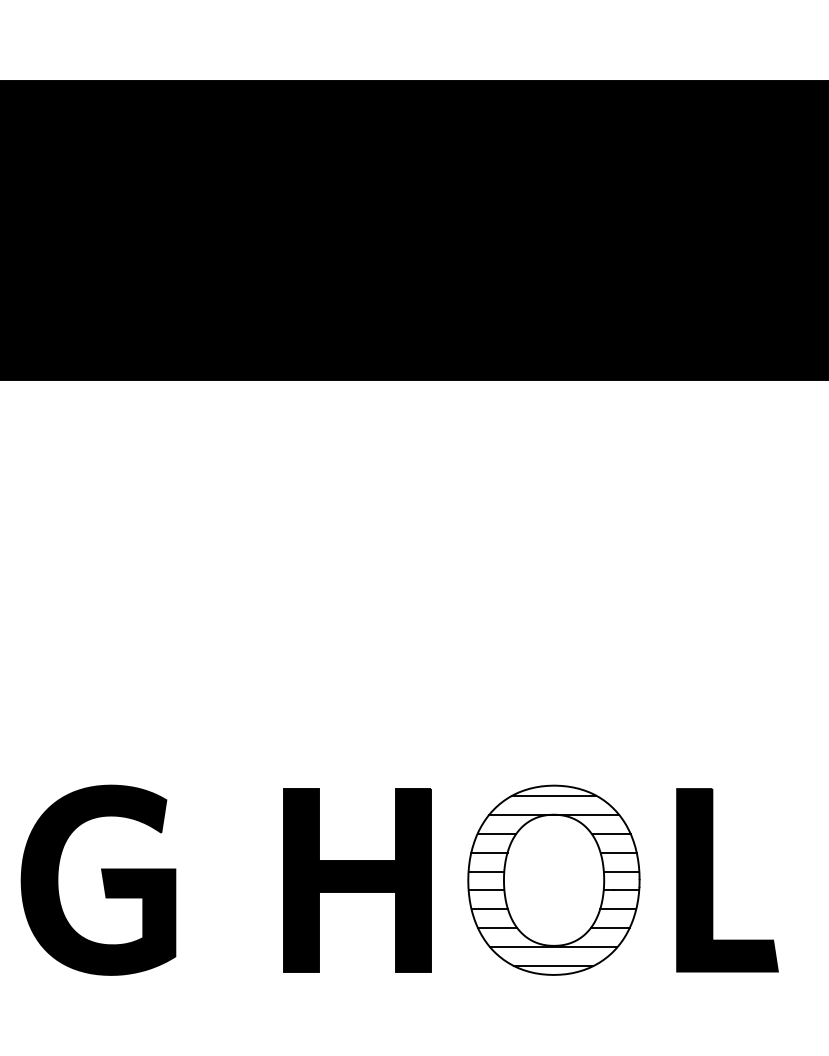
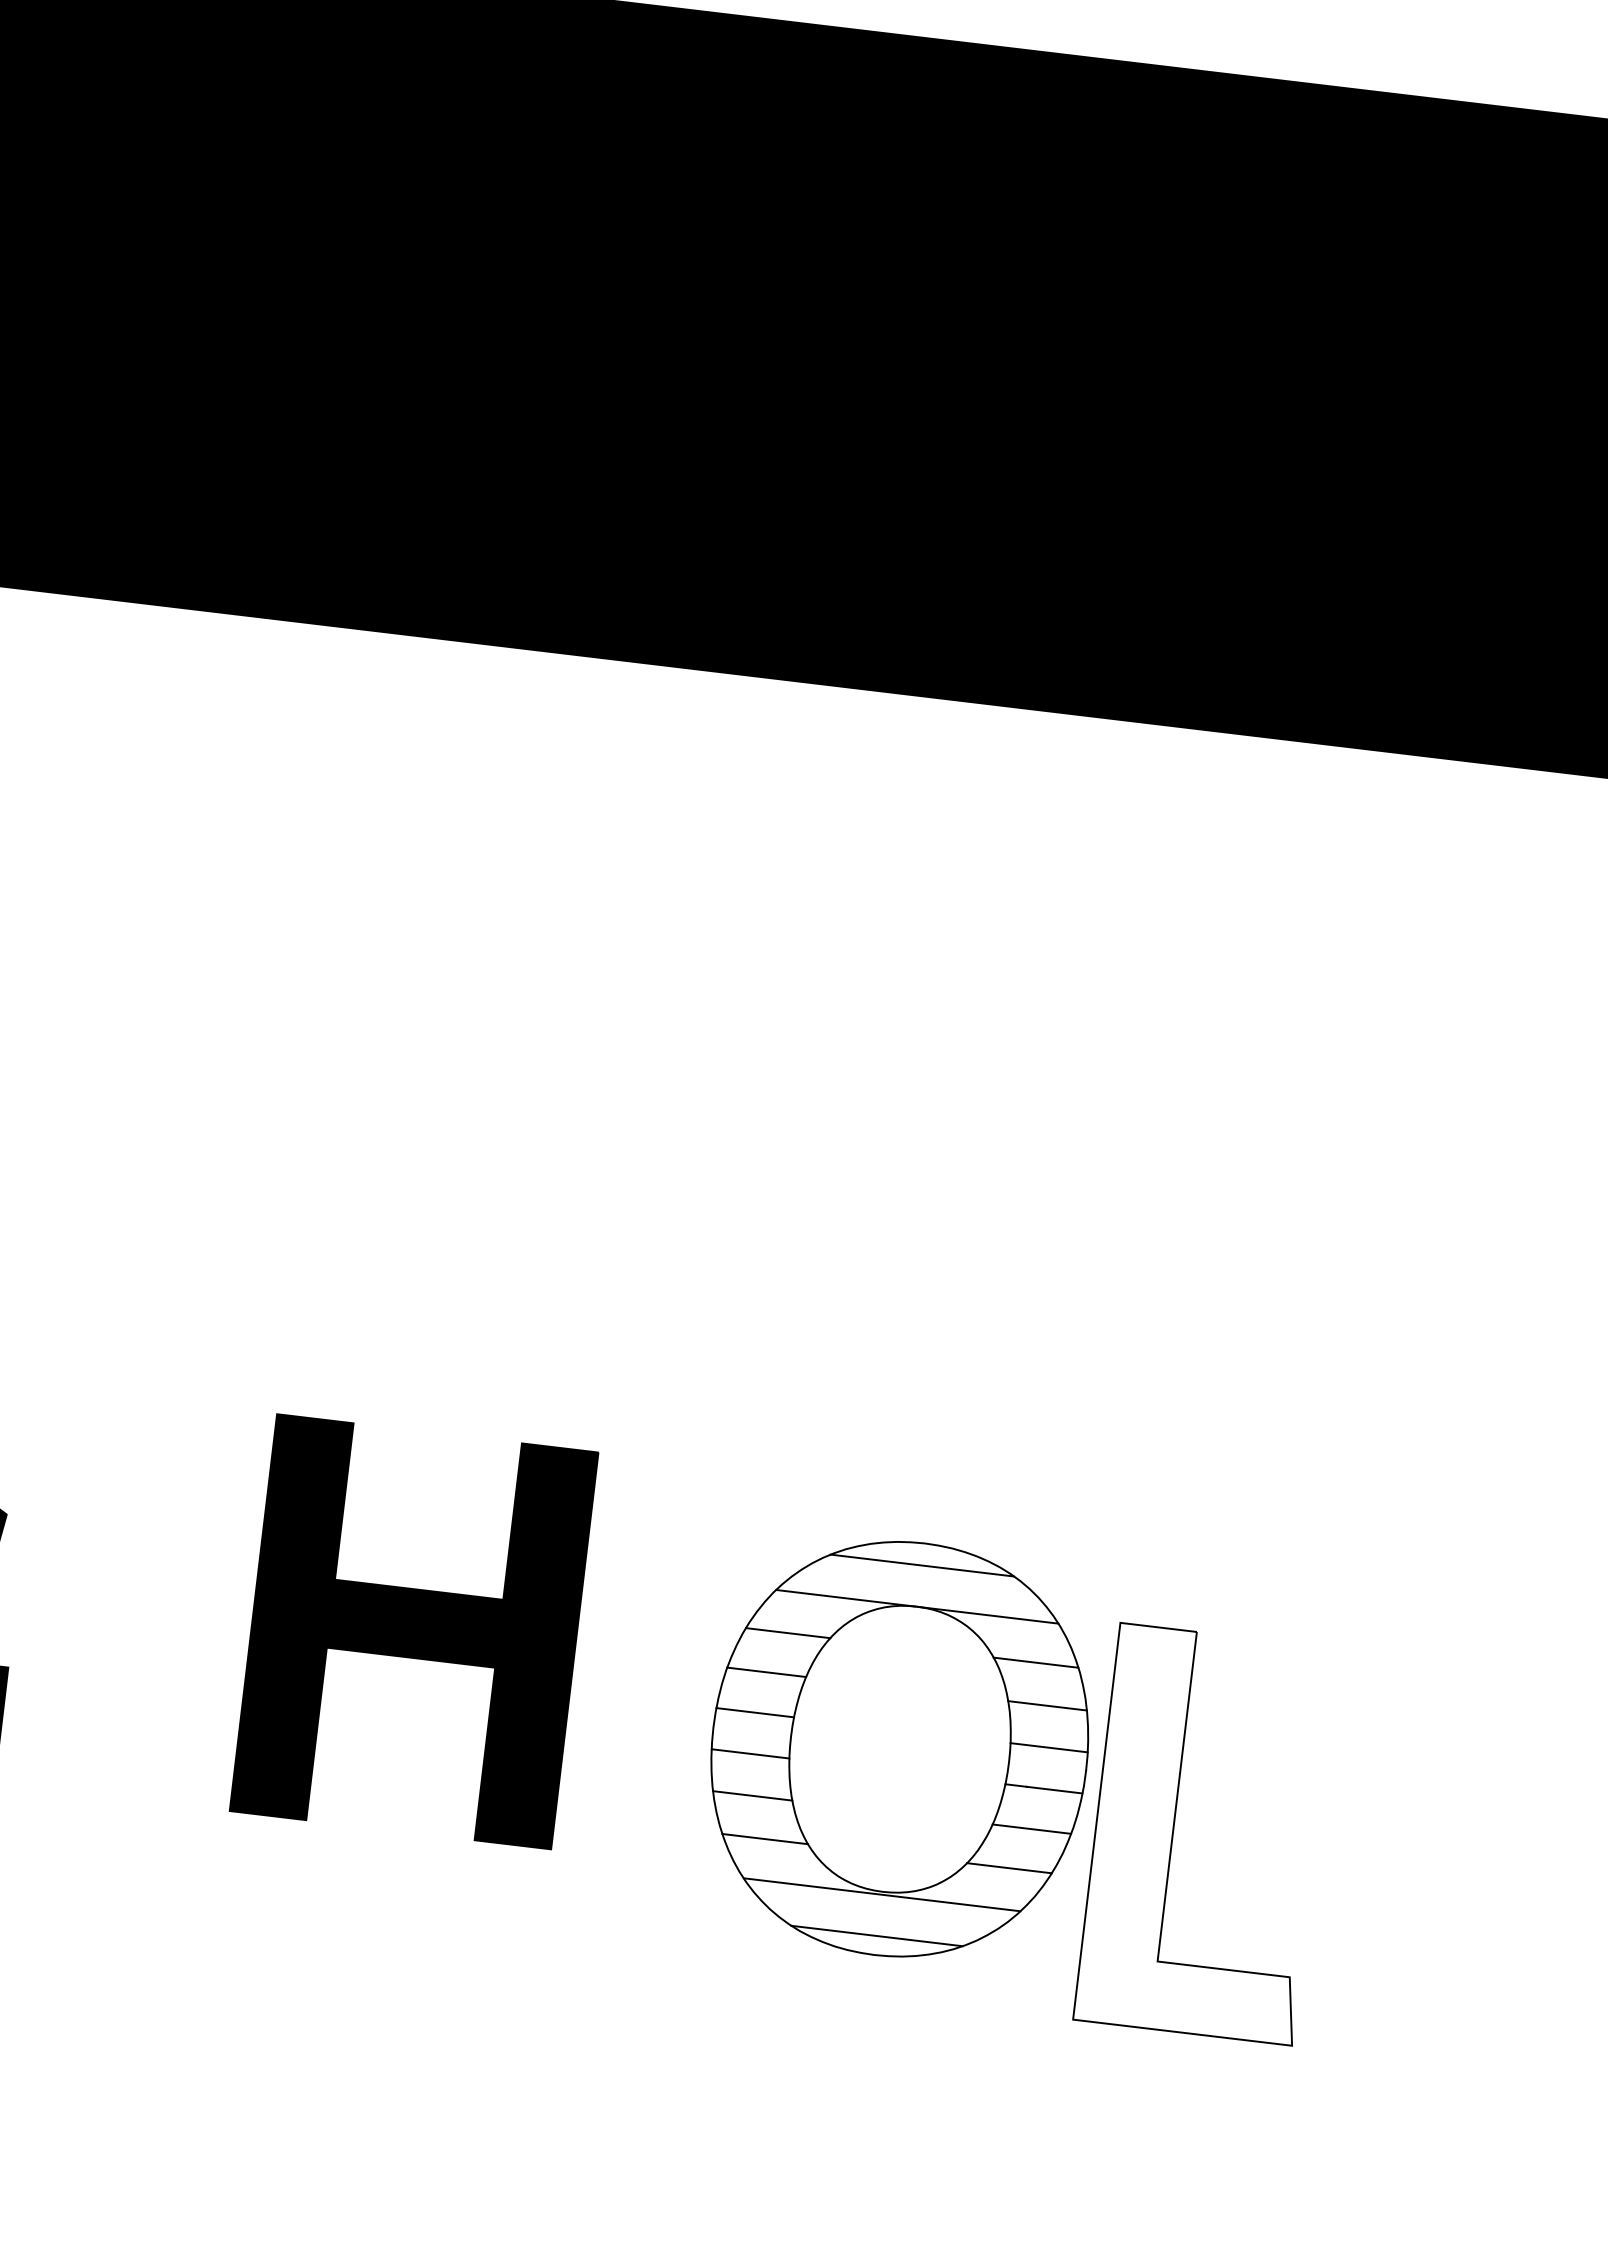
part: (553, 879) -> (899, 1747), moved
part: (357, 880) -> (414, 1632), moved
fill: (727, 880) -> (1206, 1834), removed

